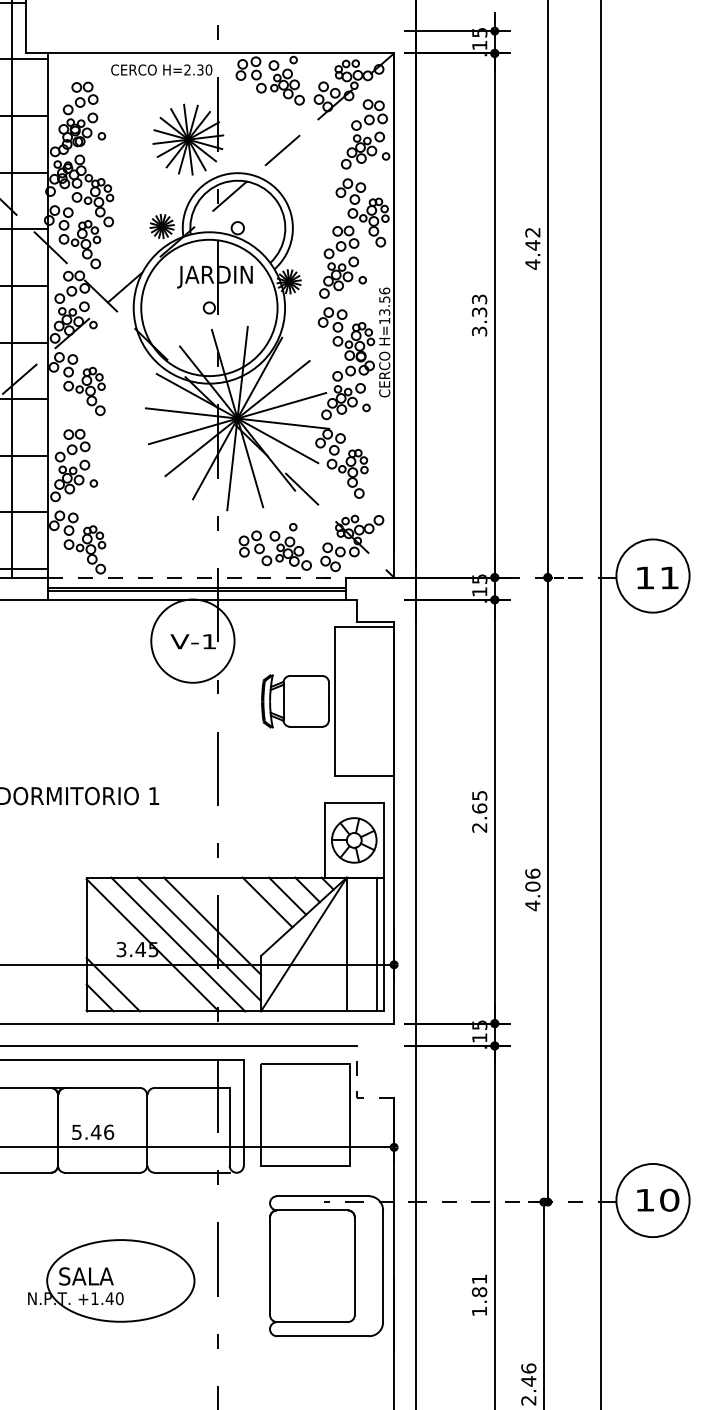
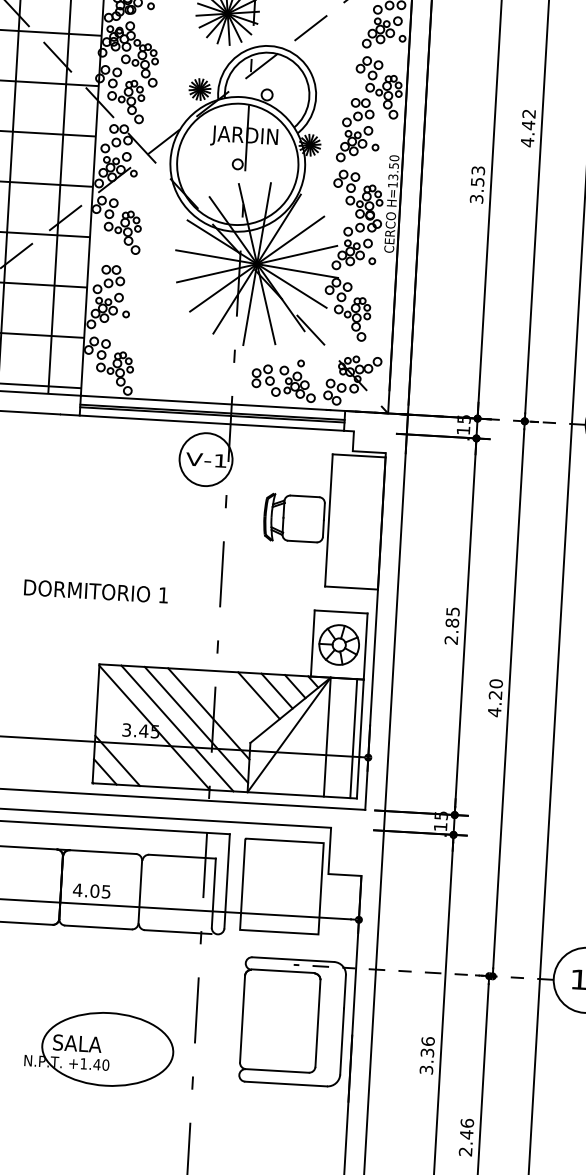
text: (384, 290) -> (394, 157), H=13.56 -> H=13.50
text: (479, 311) -> (477, 181), 3.33 -> 3.53
line: (197, 577) -> (213, 403), dashed -> solid
circle: (192, 640) -> (205, 459), size x0.71
text: (479, 808) -> (452, 623), 2.65 -> 2.85
text: (532, 879) -> (495, 688), 4.06 -> 4.20
line: (356, 1091) -> (328, 868), dashed -> solid
text: (92, 1131) -> (91, 890), 5.46 -> 4.05
part: (111, 1280) -> (99, 1048), moved
text: (479, 1295) -> (427, 1055), 1.81 -> 3.36

